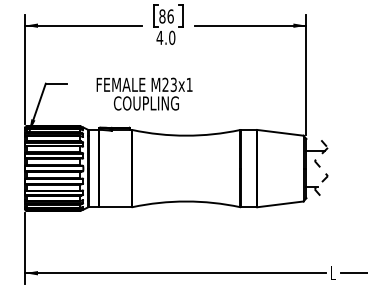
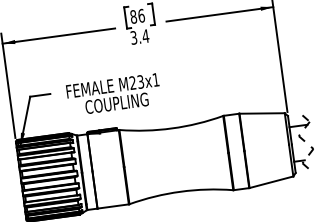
text: (165, 37) -> (139, 36), 4.0 -> 3.4
text: (144, 93) -> (113, 94), moved

